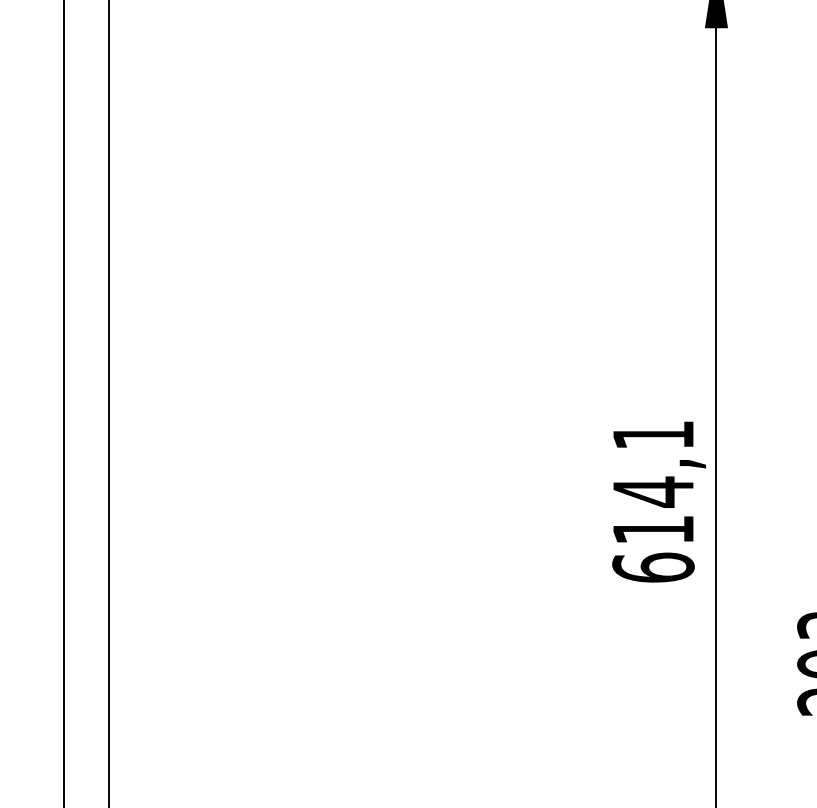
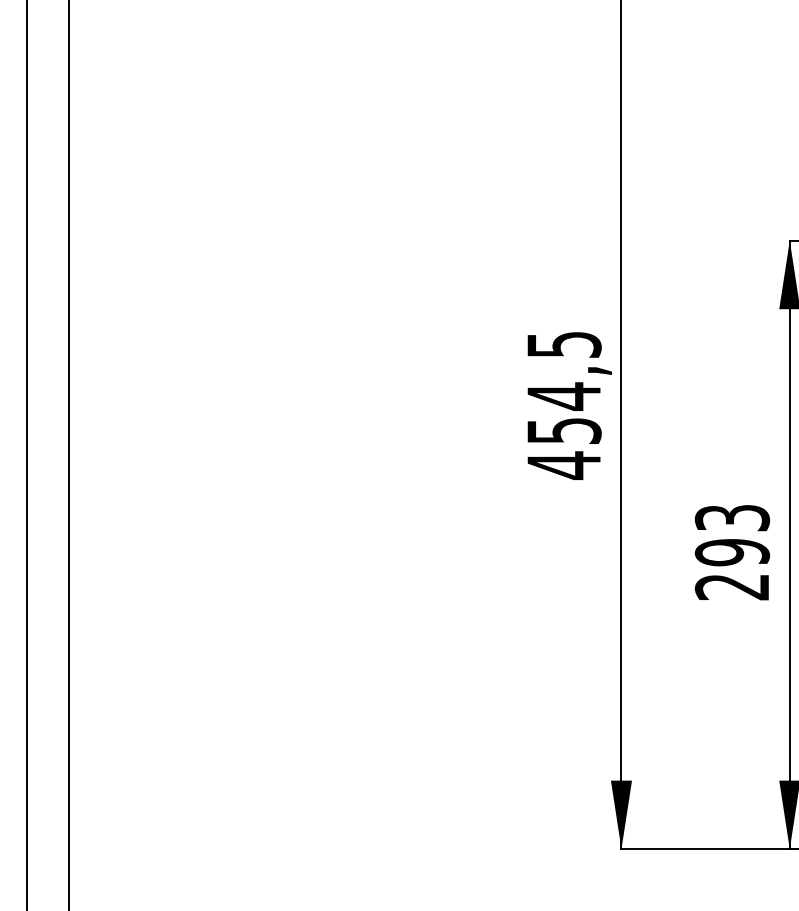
text: (652, 501) -> (563, 405), 614,1 -> 454,5

